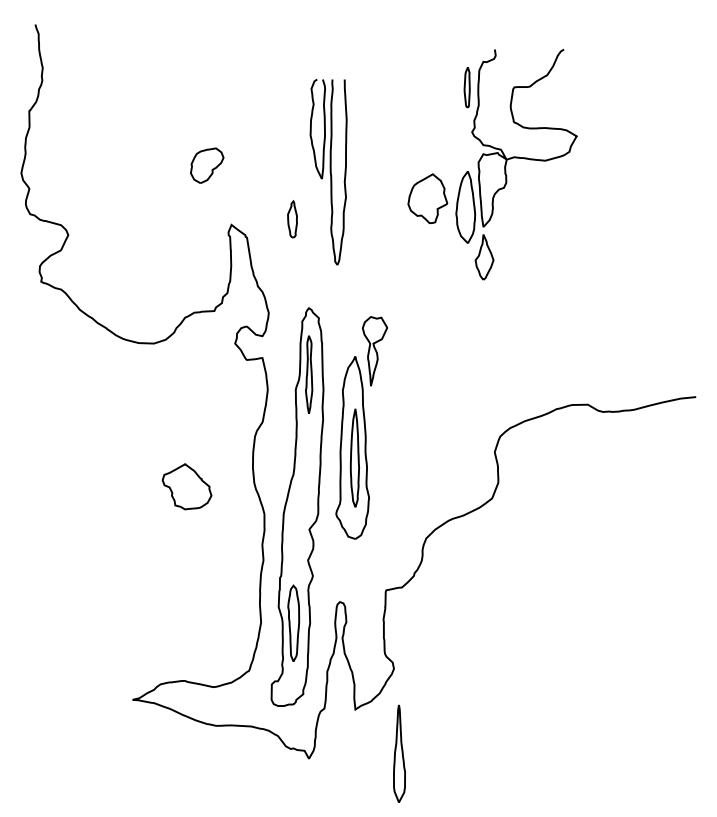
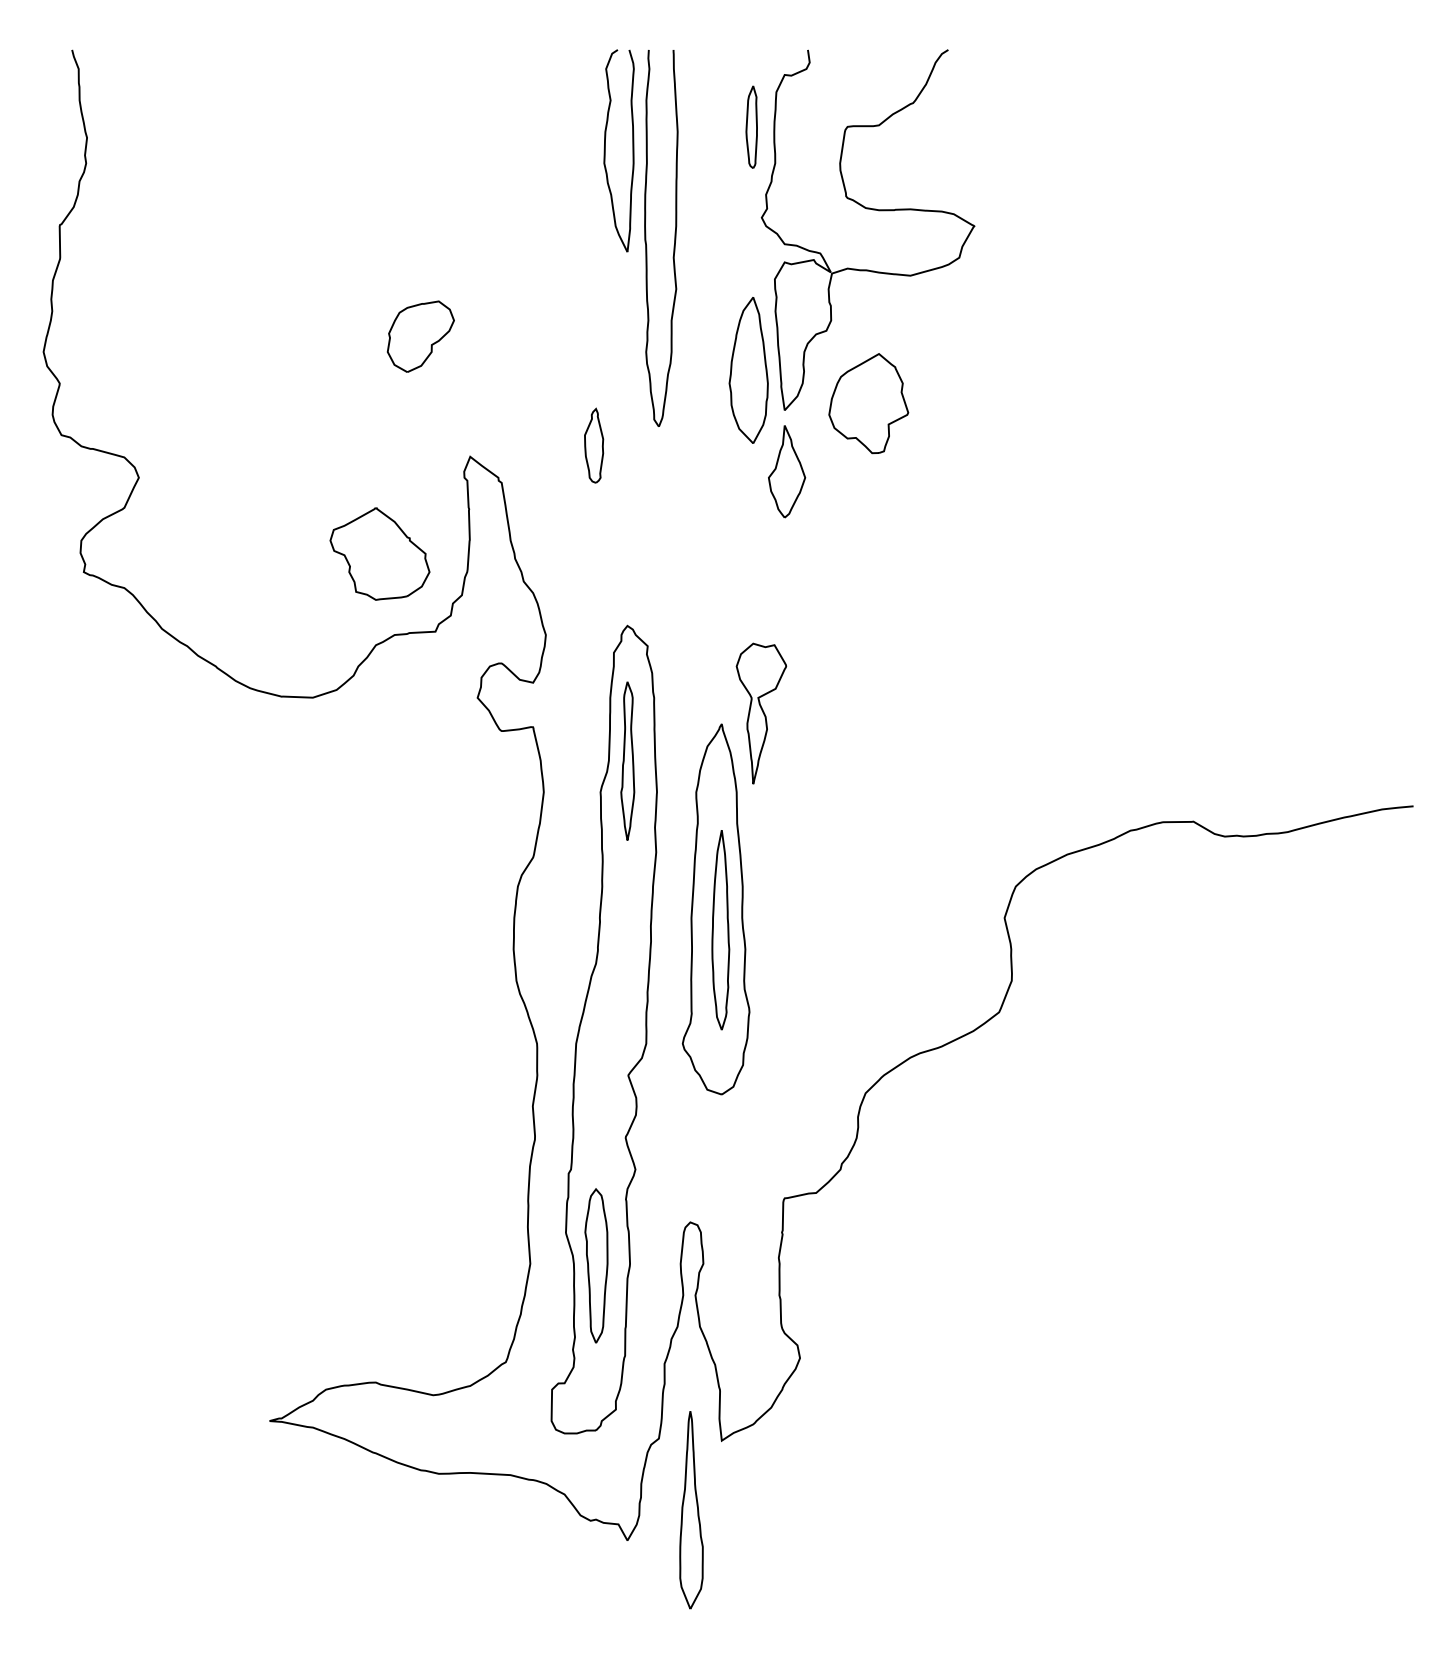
part: (516, 164) -> (851, 283), moved
part: (328, 172) -> (640, 238), moved
part: (186, 486) -> (378, 553), moved
part: (399, 753) -> (691, 1509), moved

